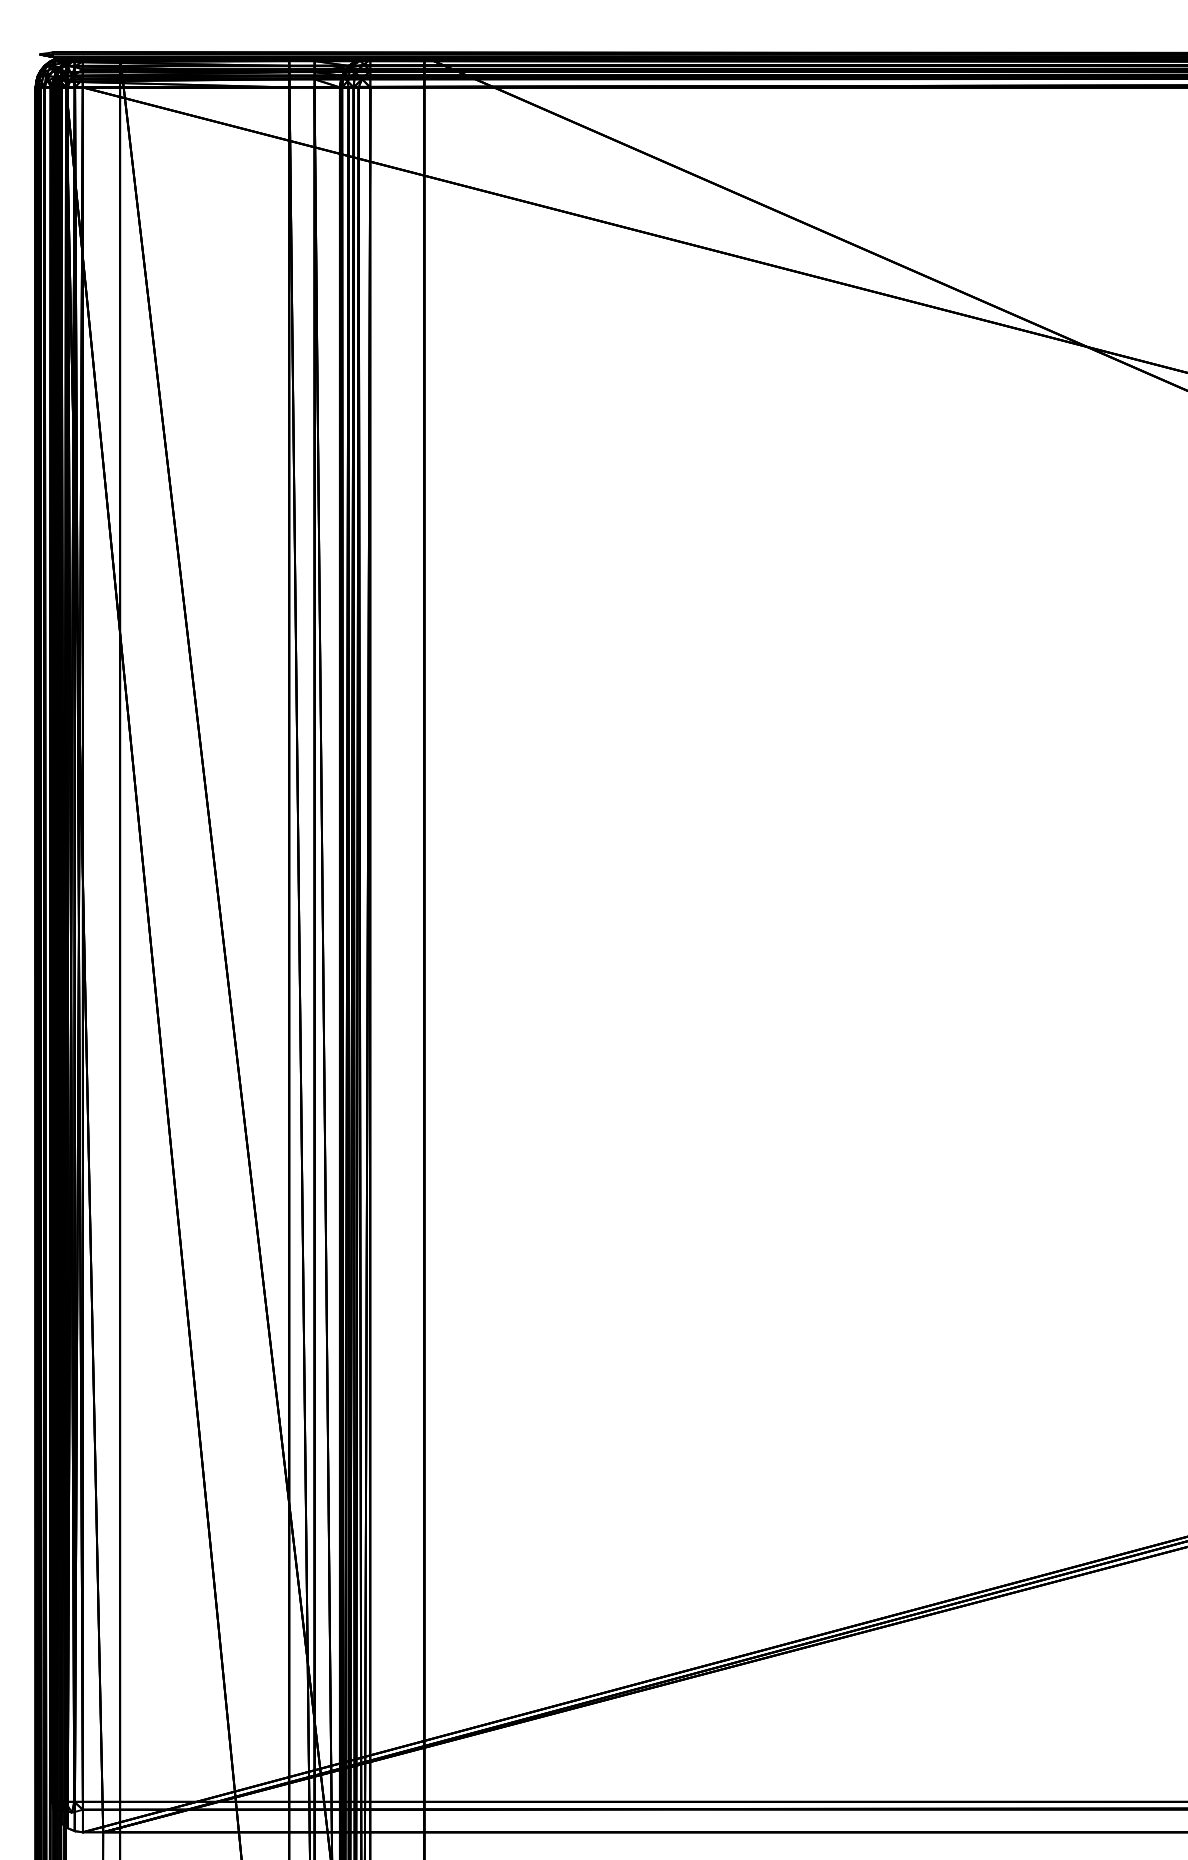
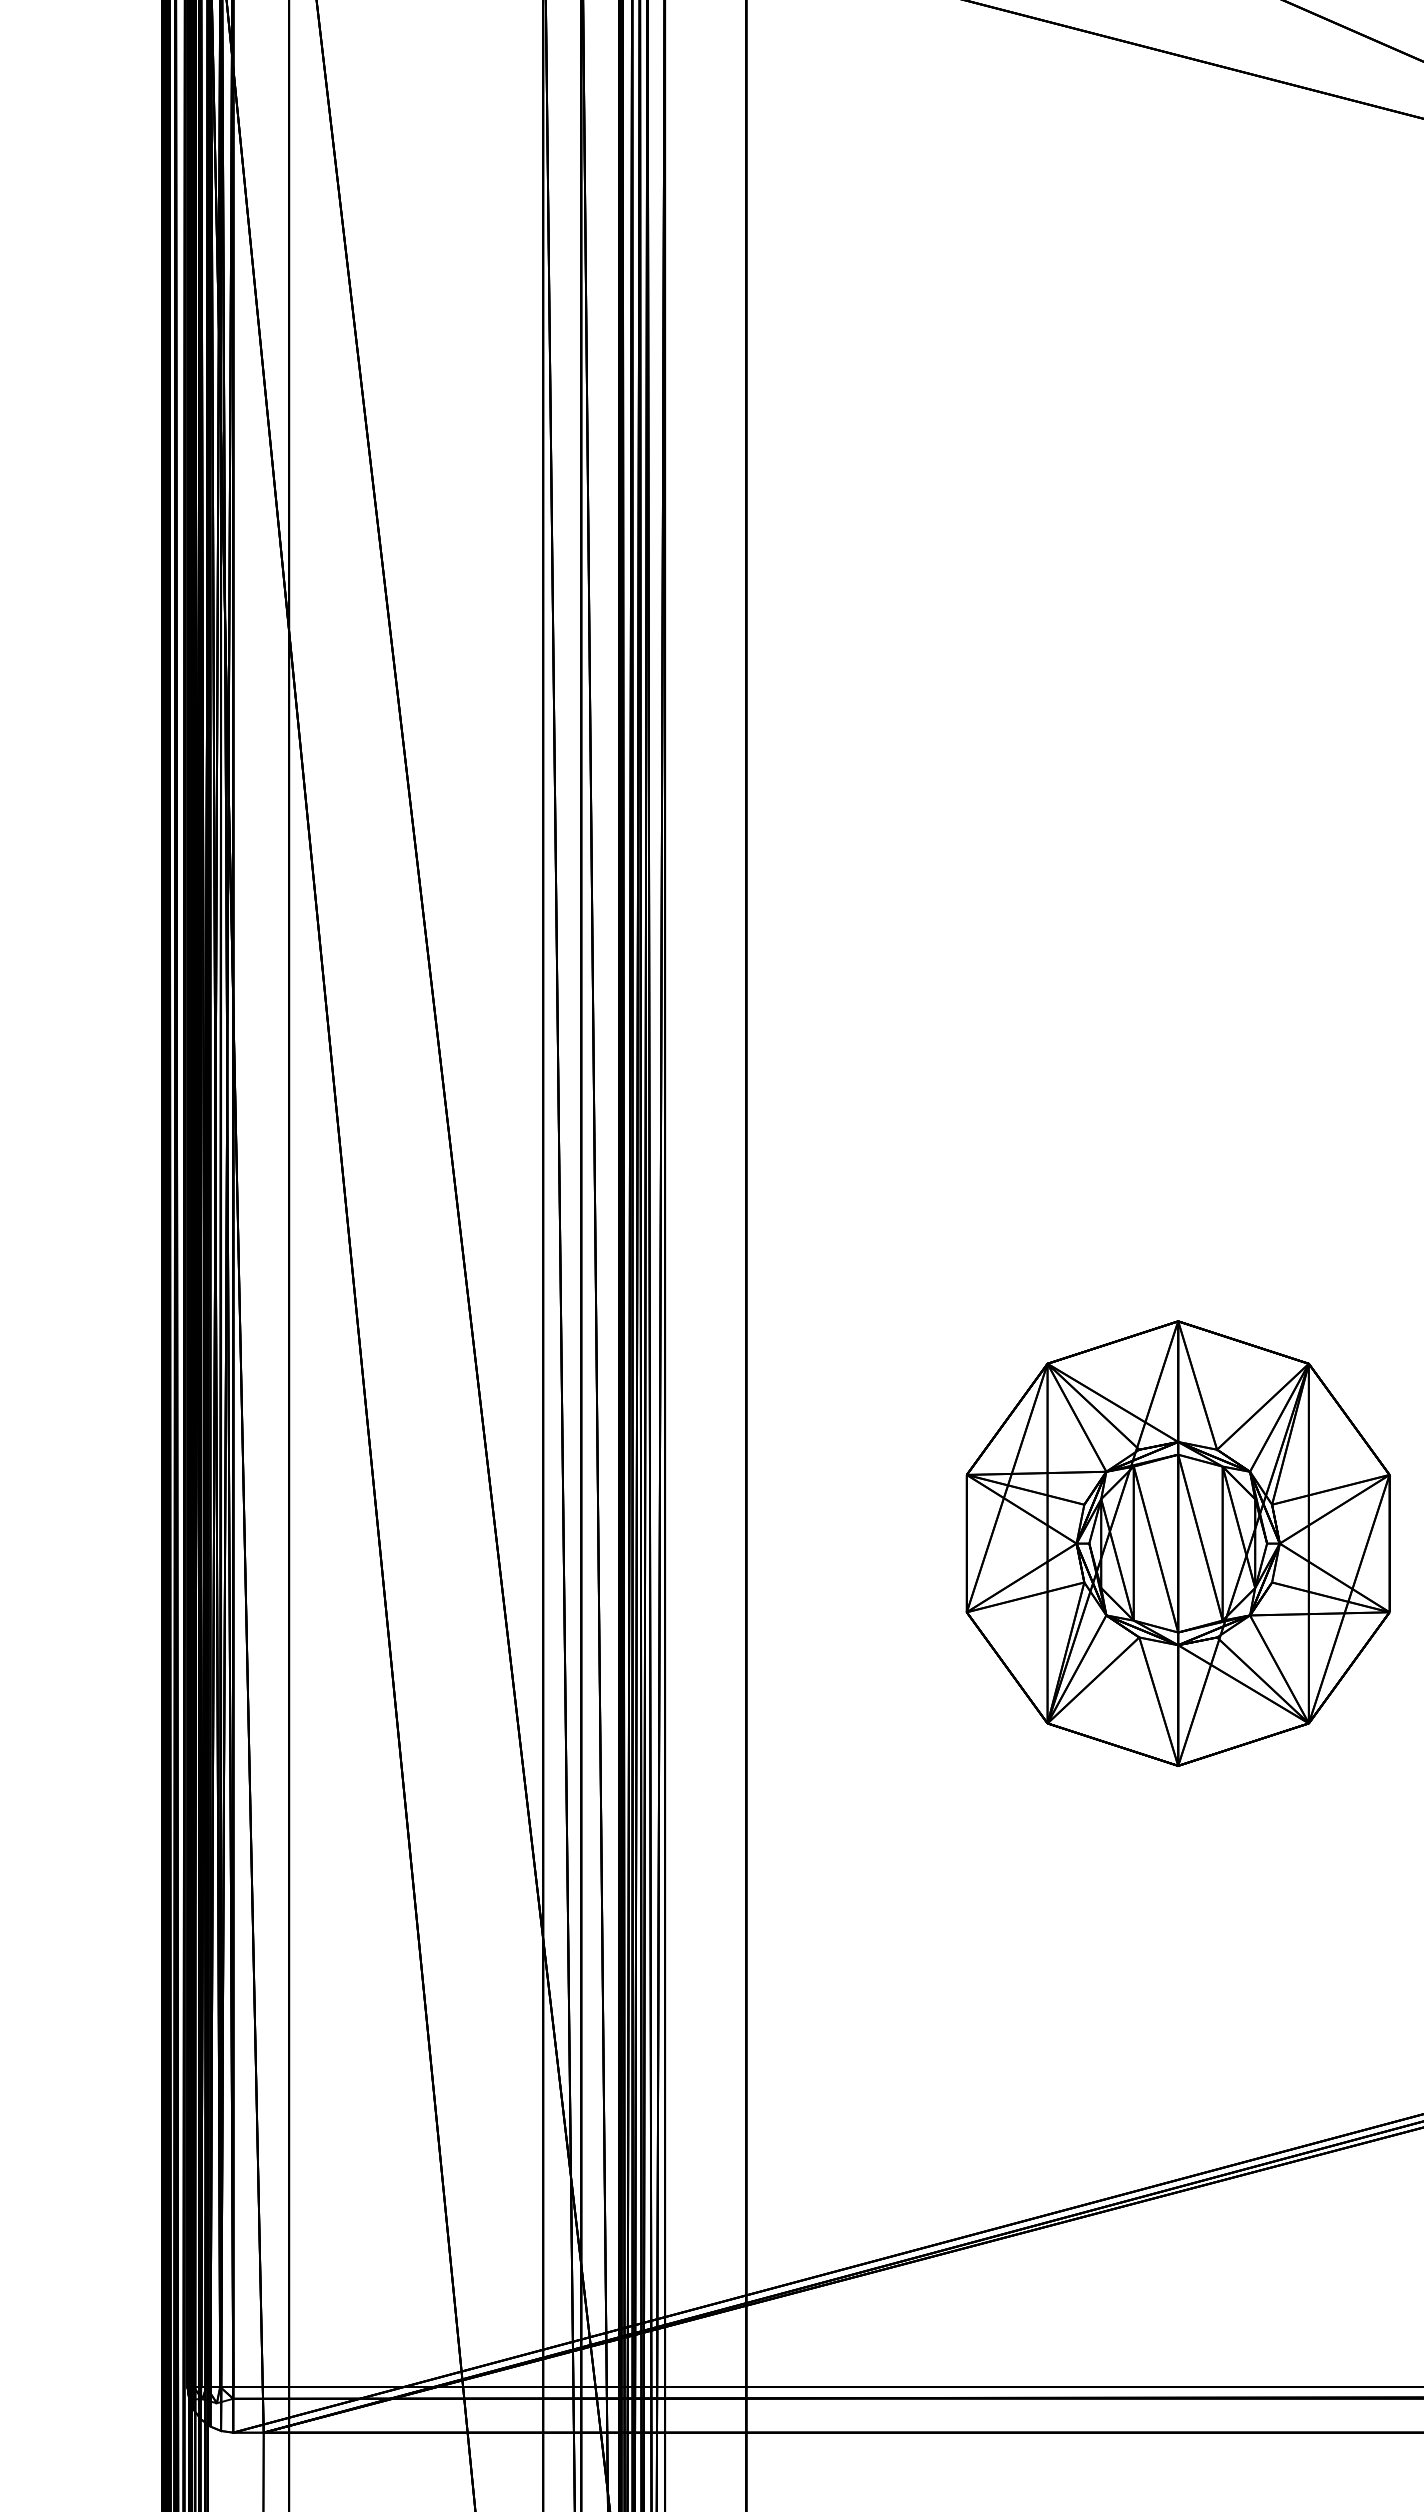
part: (711, 1240) -> (1177, 1543), added

